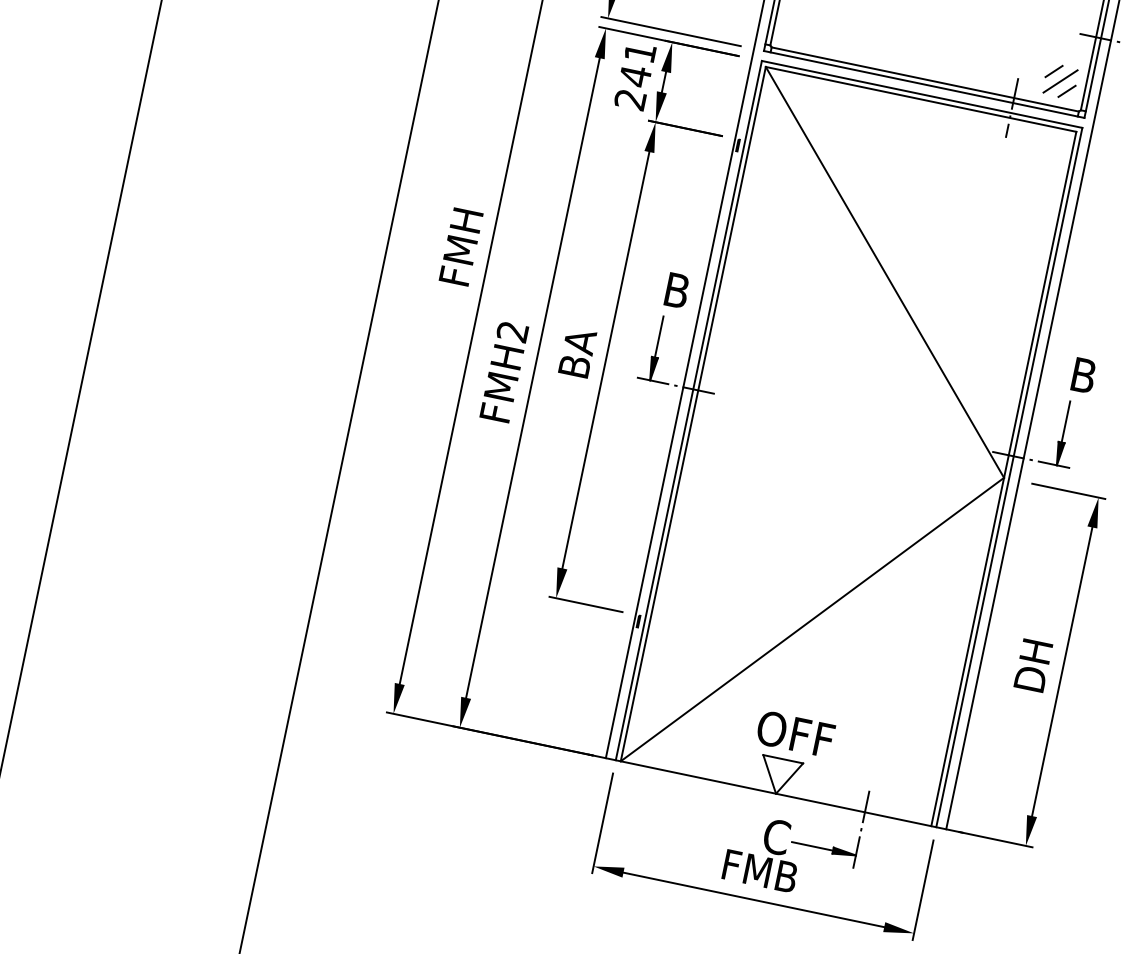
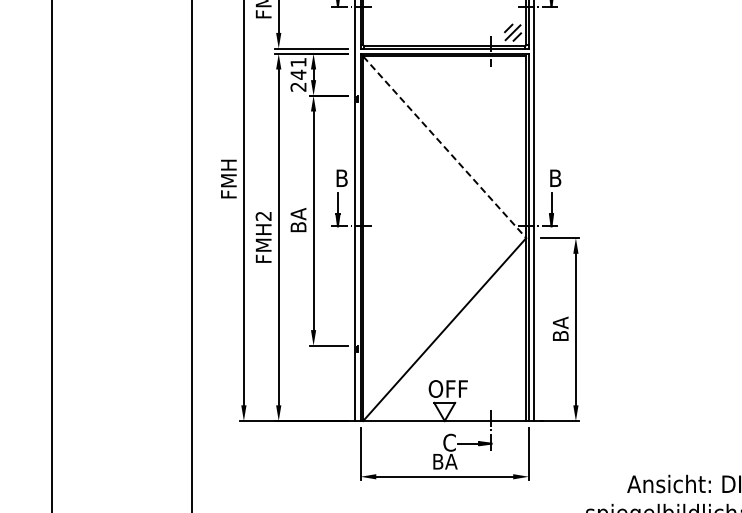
line: (886, 273) -> (445, 147), solid -> dashed
text: (1032, 665) -> (560, 329), DH -> BA
text: (759, 870) -> (444, 461), FMB -> BA

